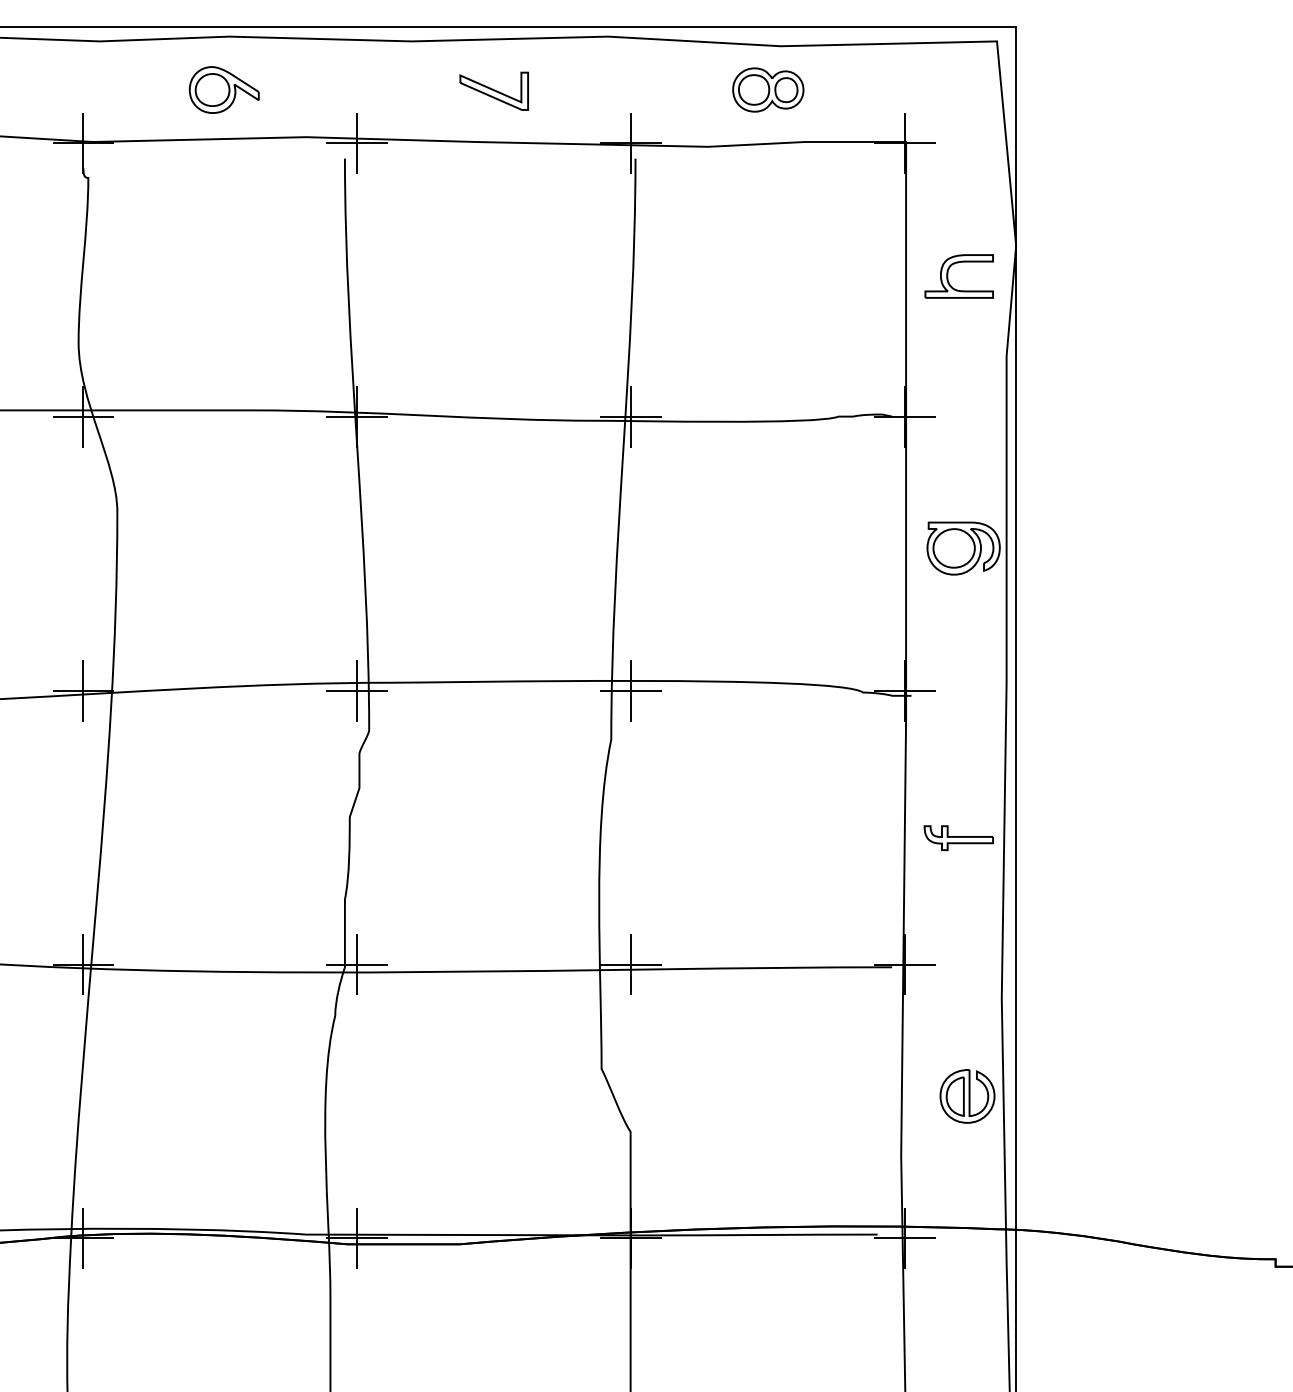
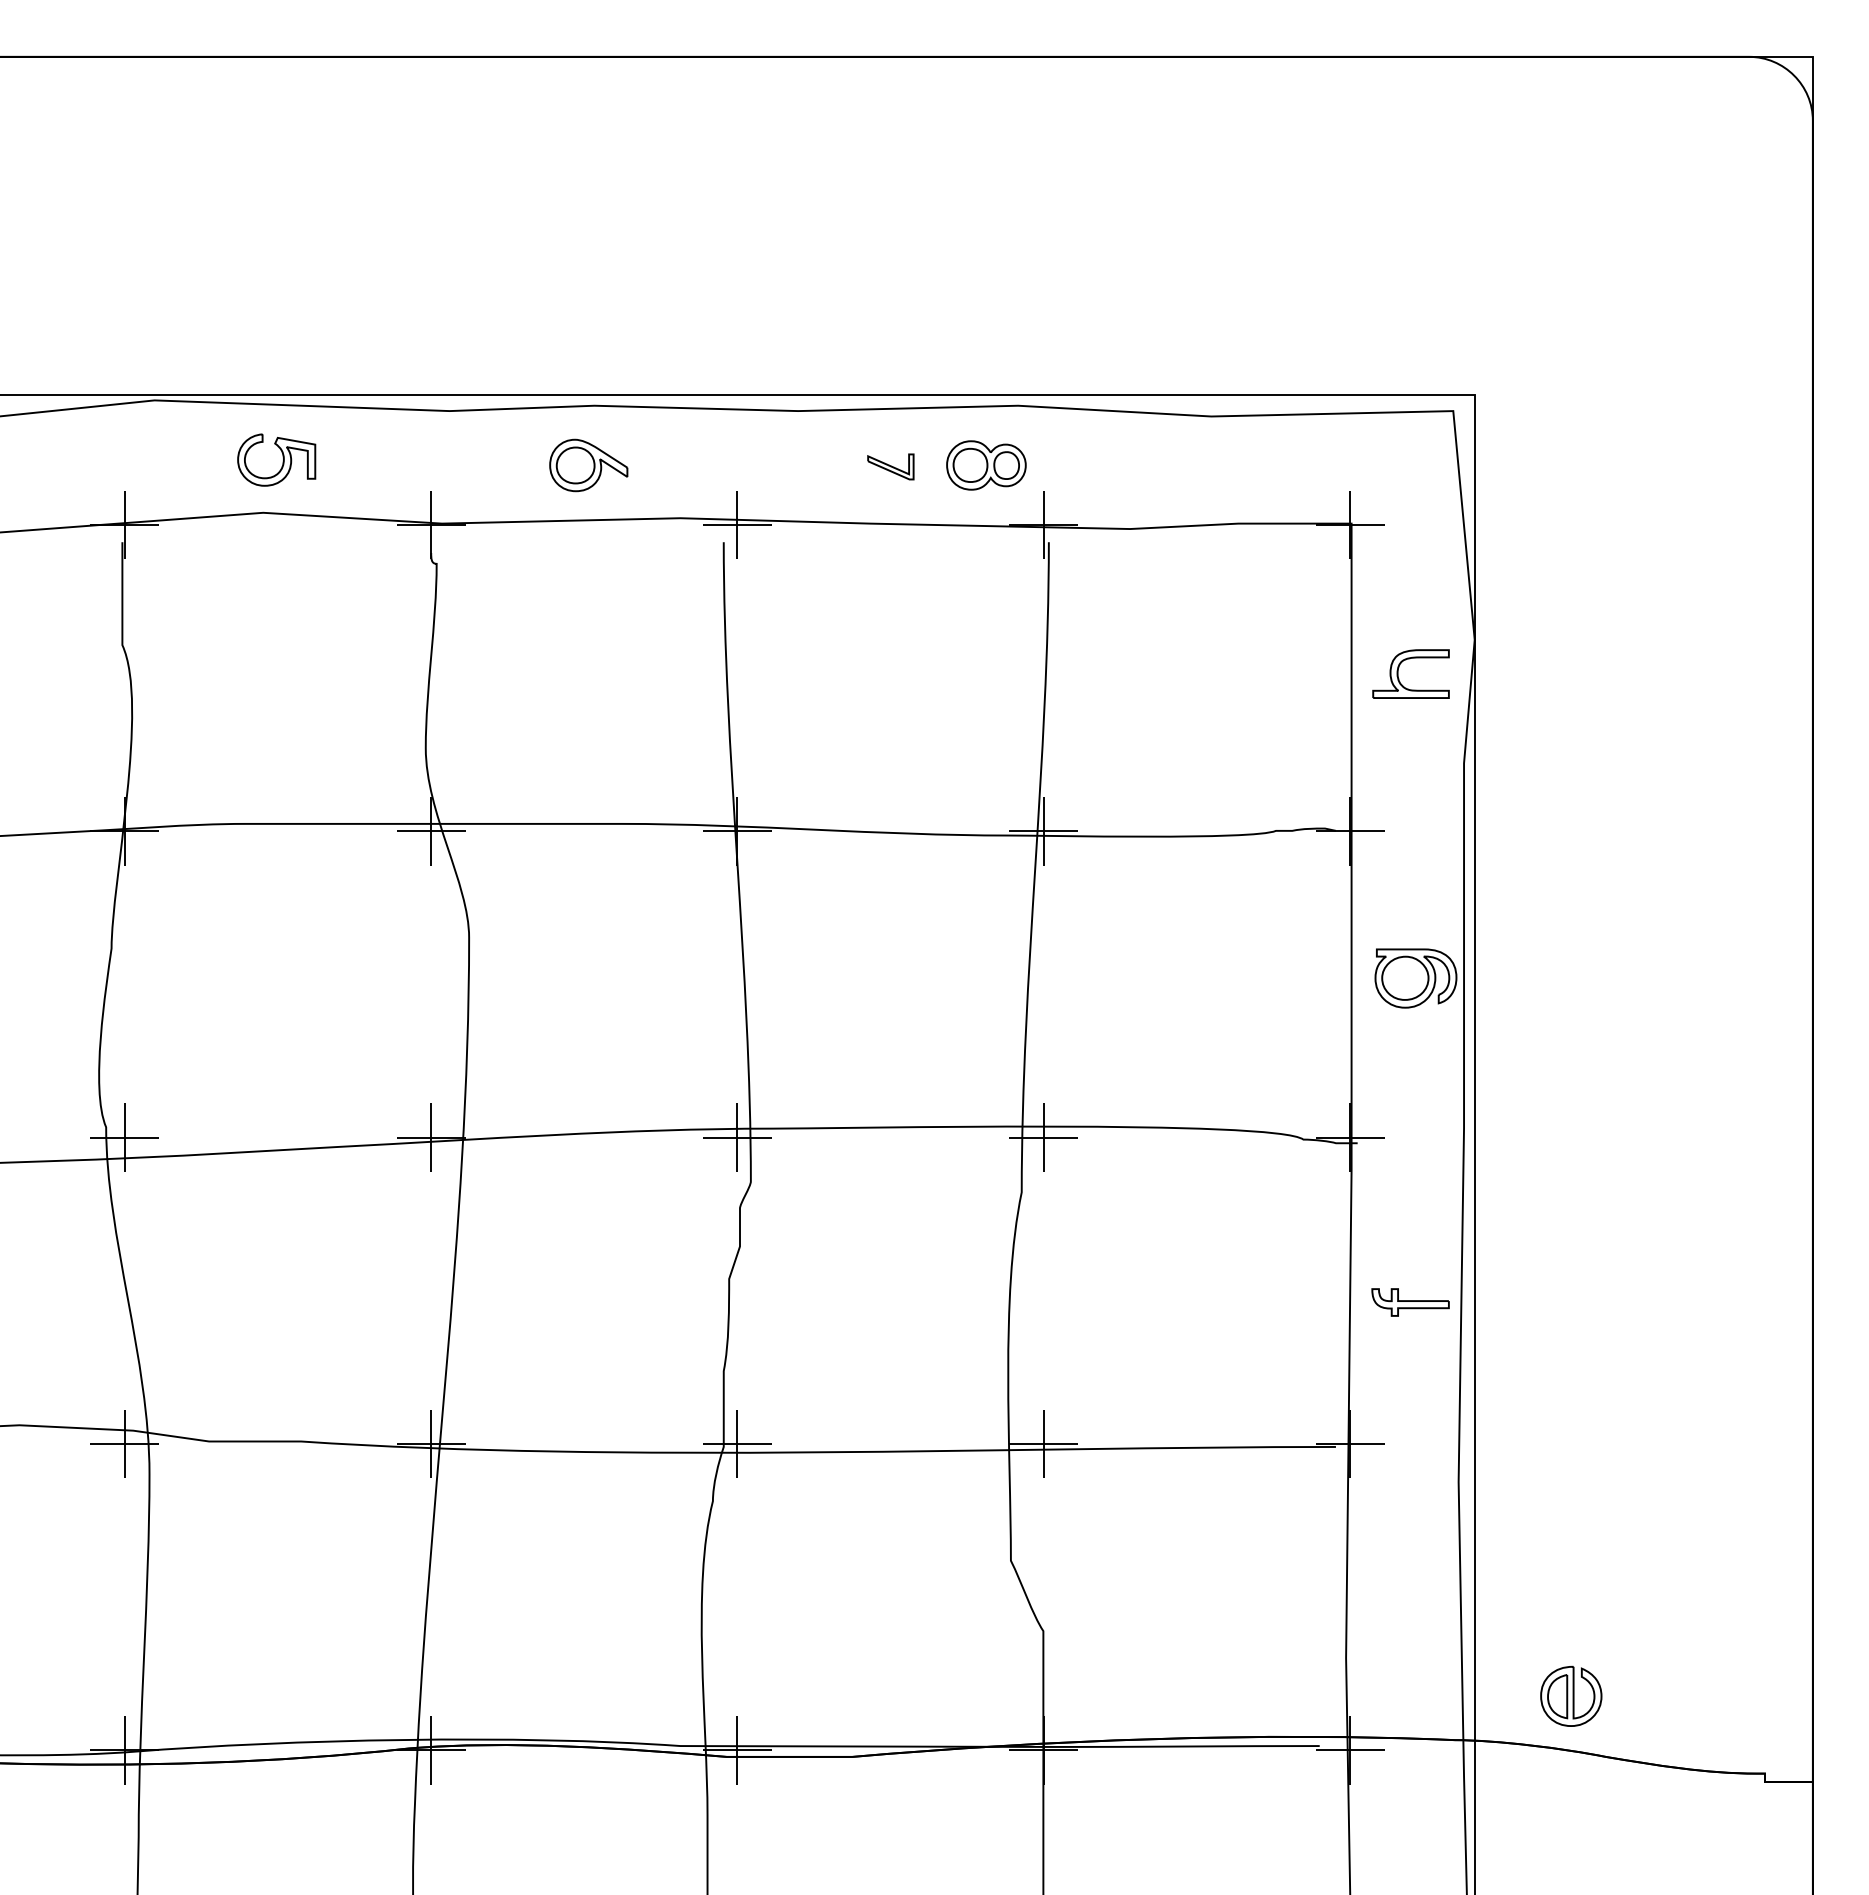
part: (493, 90) -> (890, 466), size x0.6
part: (768, 90) -> (986, 465), moved
part: (967, 1095) -> (1571, 1695), moved

